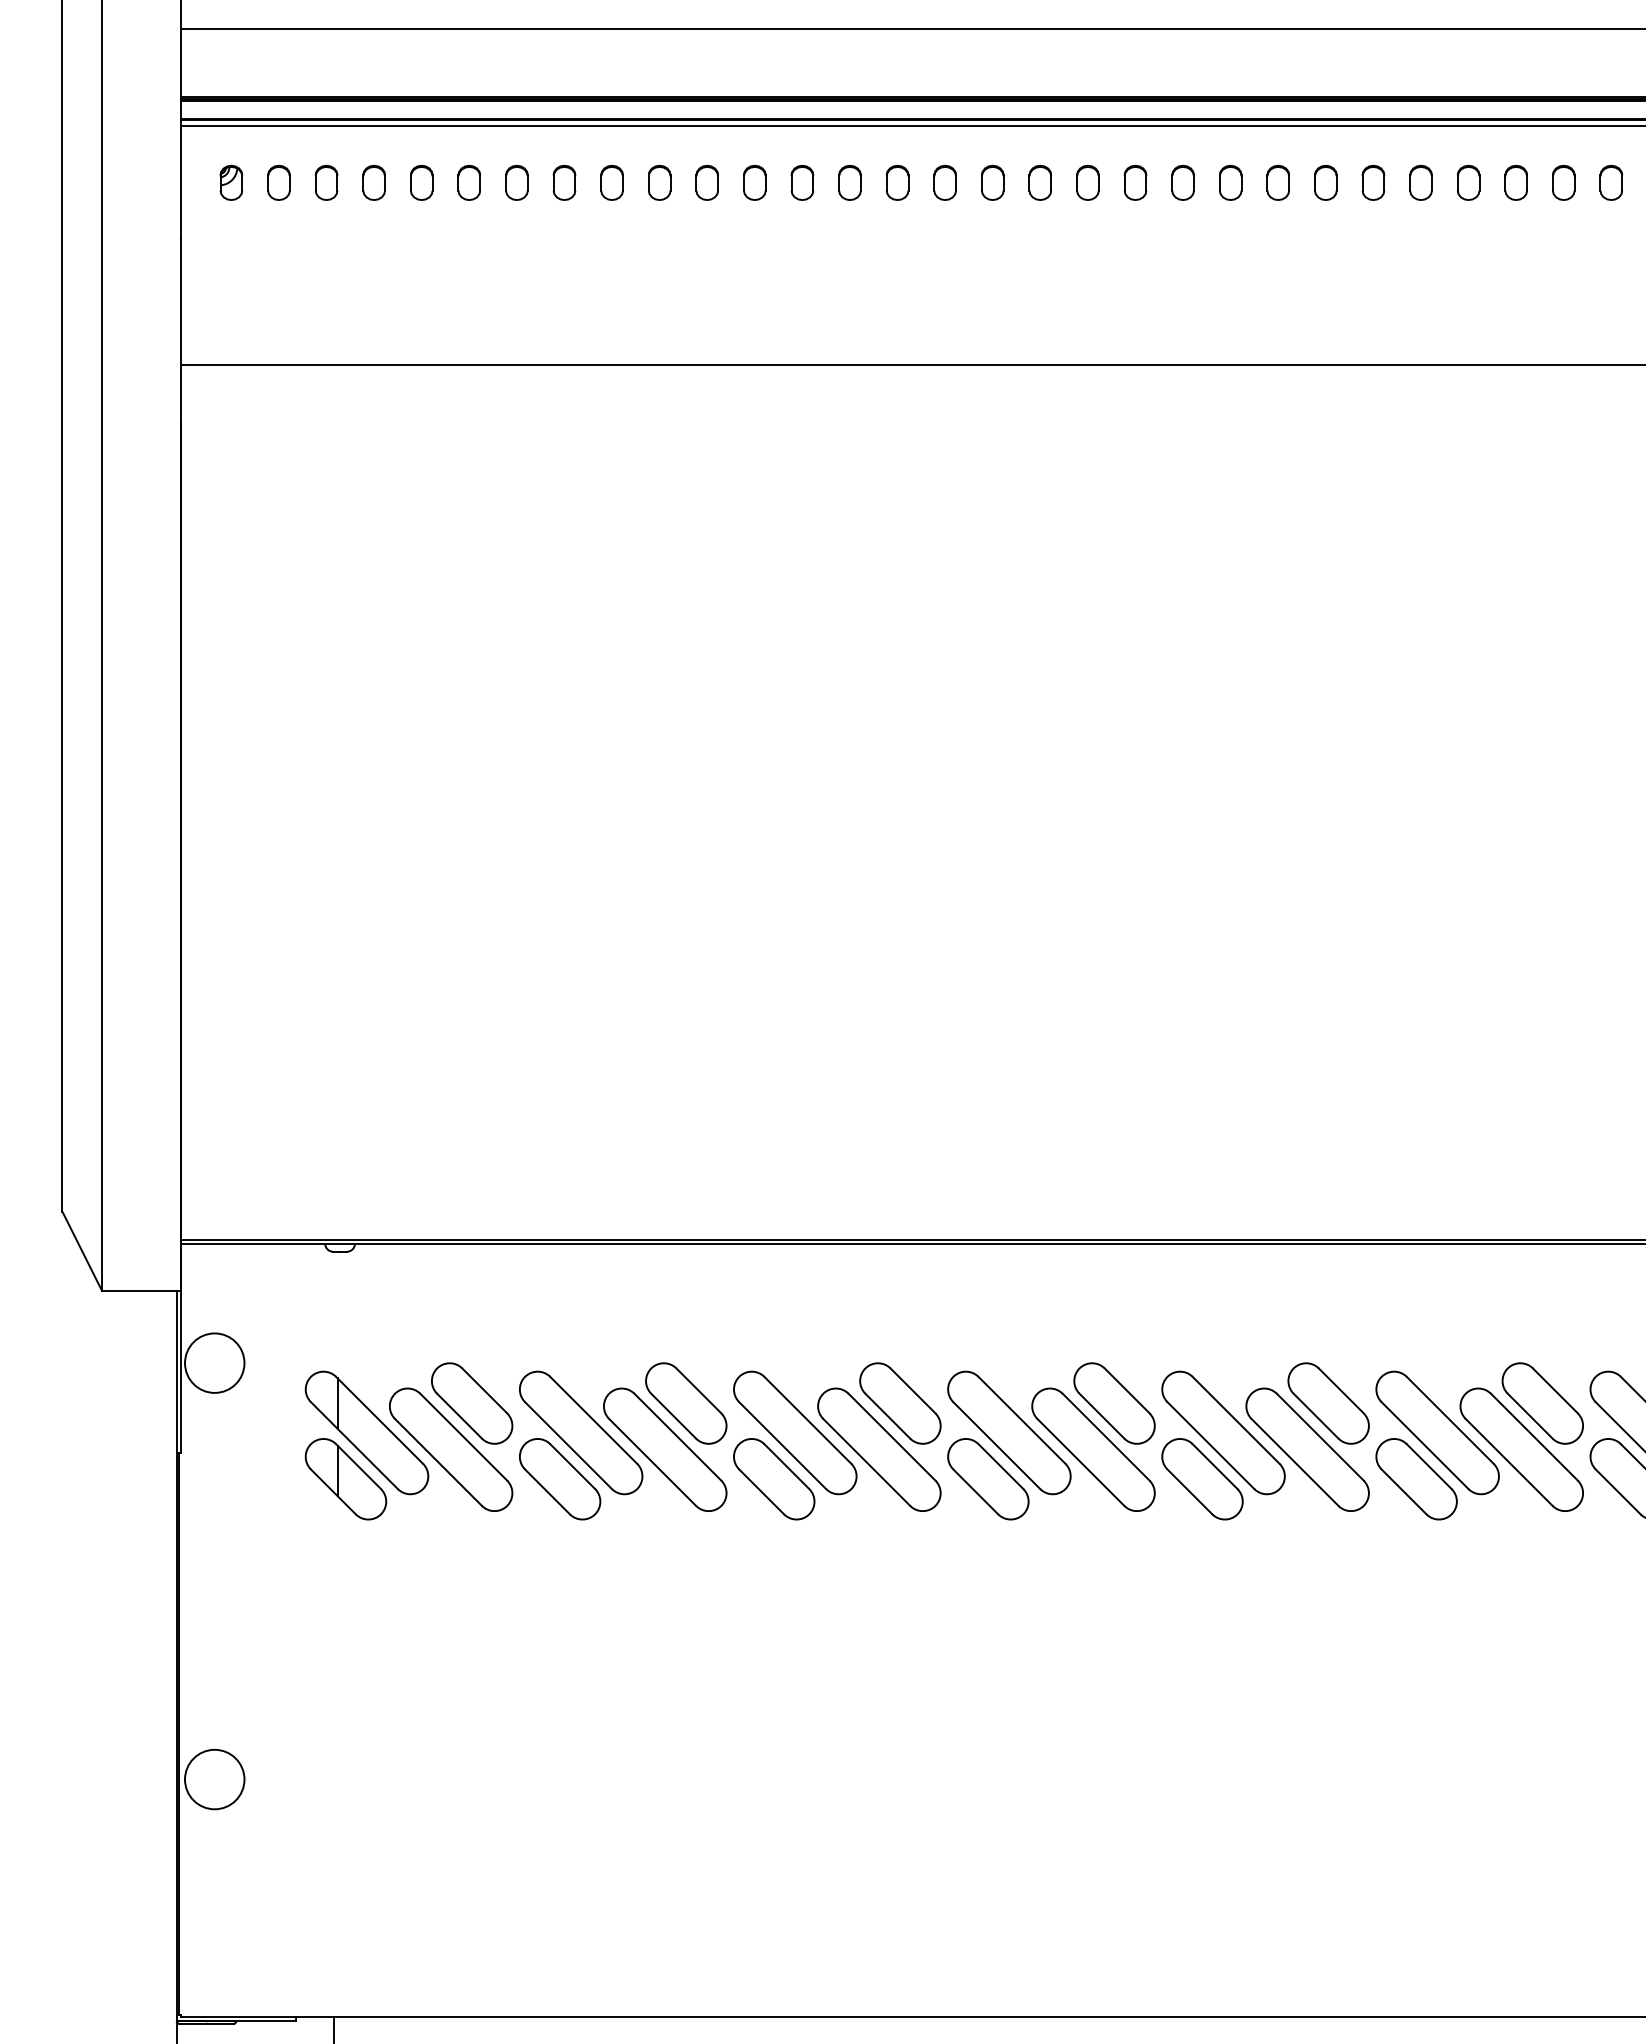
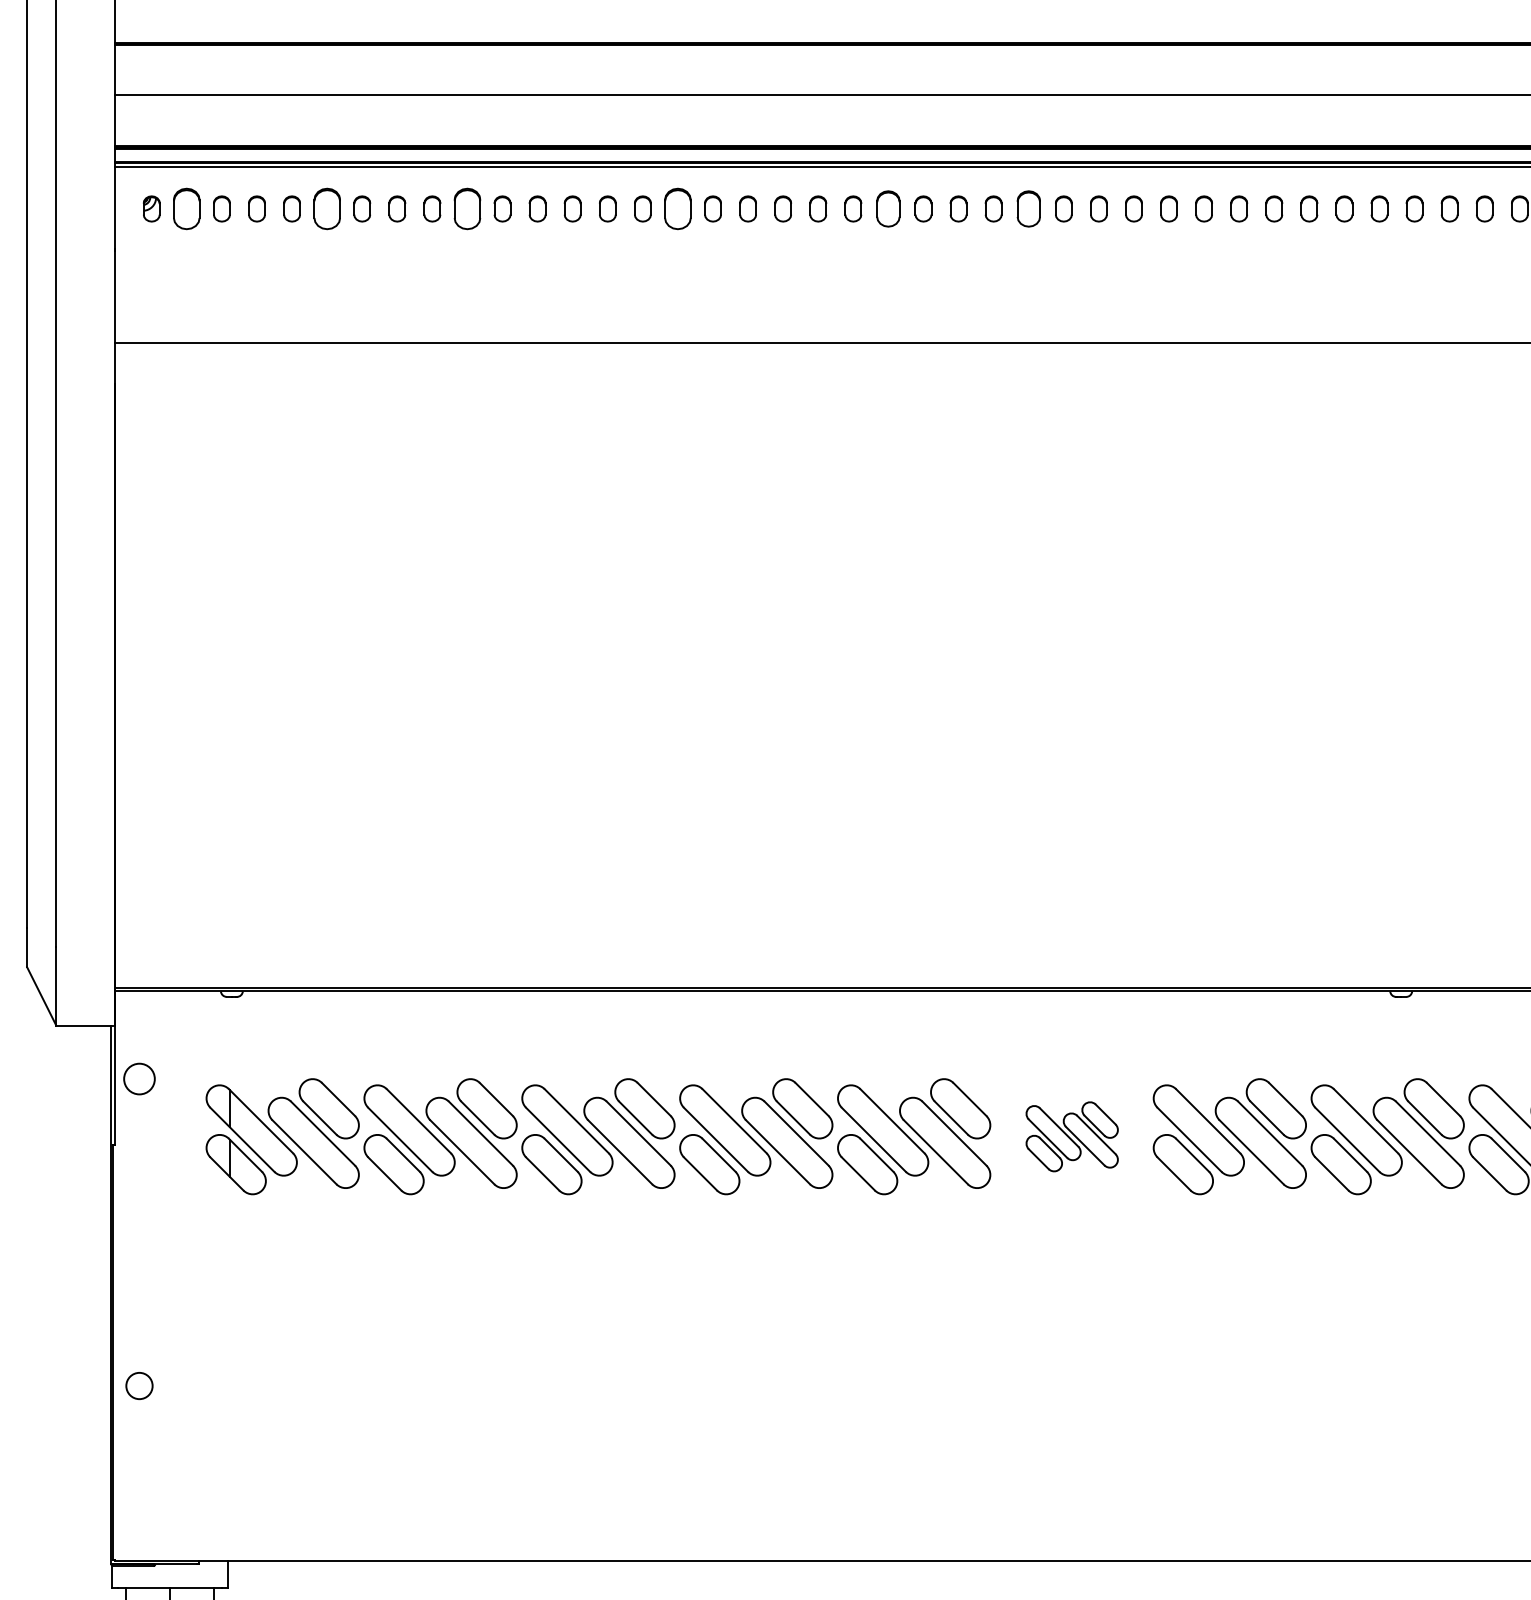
part: (278, 182) -> (186, 208), size x1.6
part: (468, 182) -> (326, 208), size x1.6
part: (659, 182) -> (467, 208), size x1.6
part: (944, 182) -> (677, 208), size x1.6
part: (1230, 182) -> (888, 208), size x1.4
part: (1420, 182) -> (1028, 208), size x1.4
circle: (214, 1362) -> (139, 1078), size x0.7
part: (1480, 1441) -> (1072, 1136), size x0.6
circle: (214, 1778) -> (139, 1385), size x0.6

